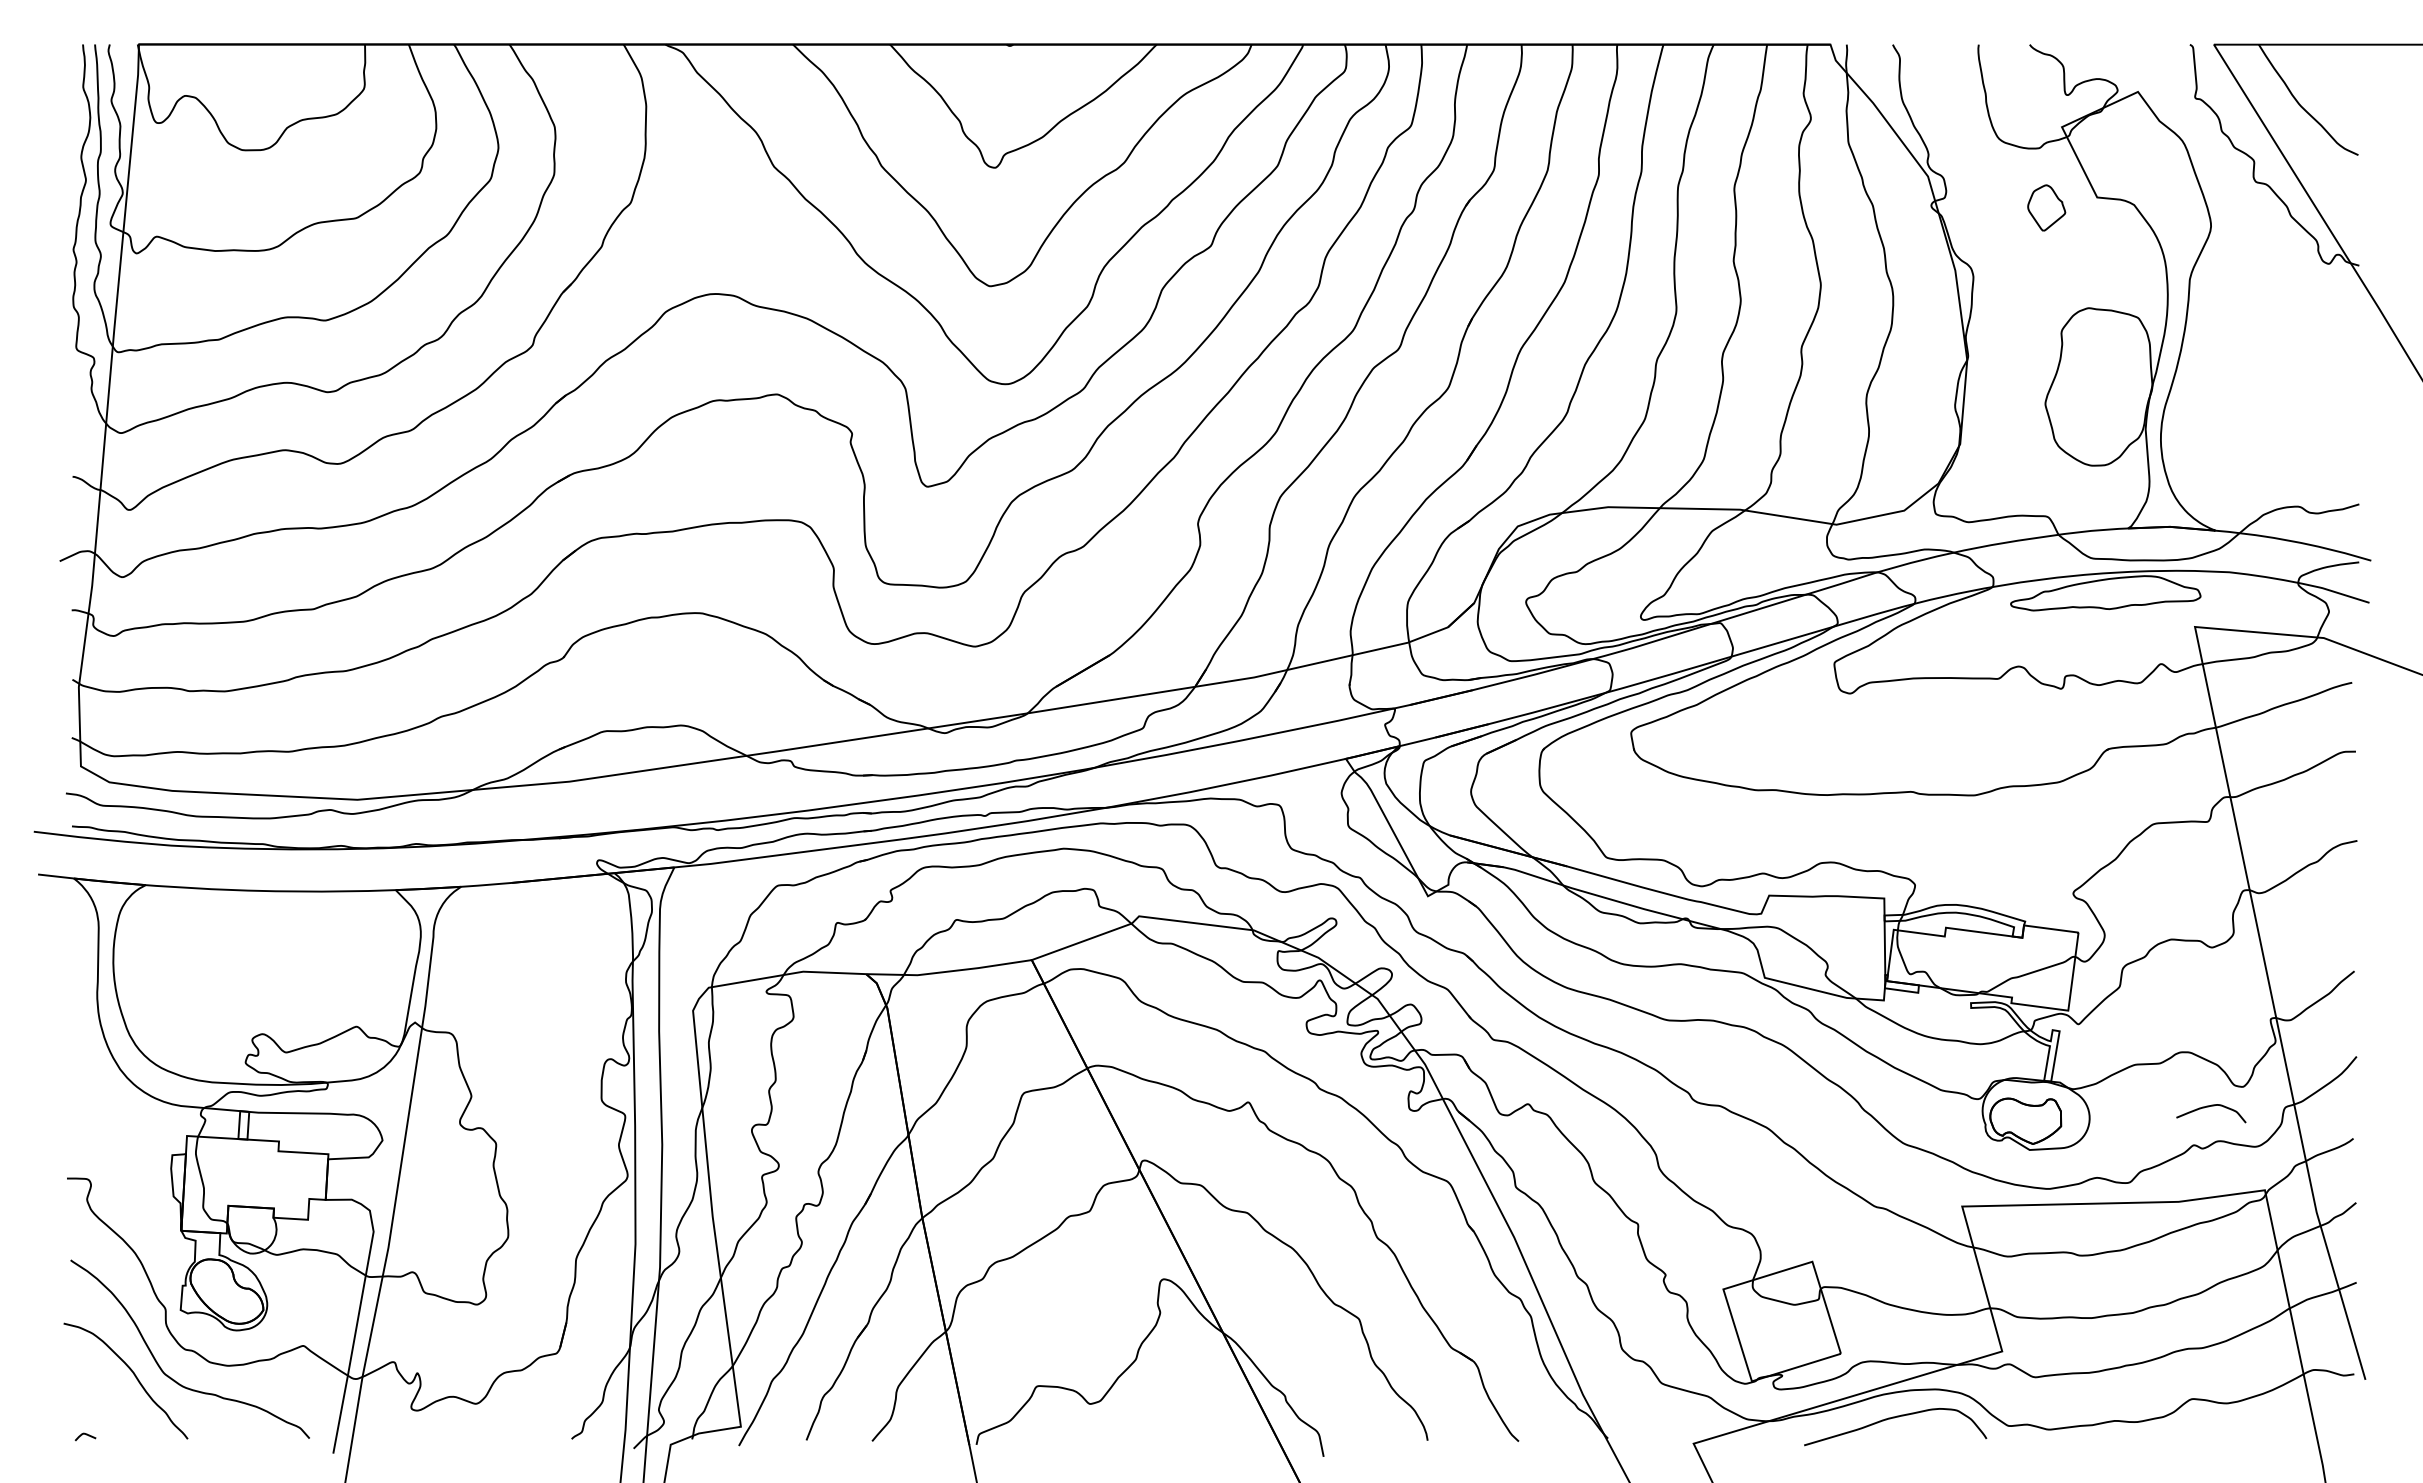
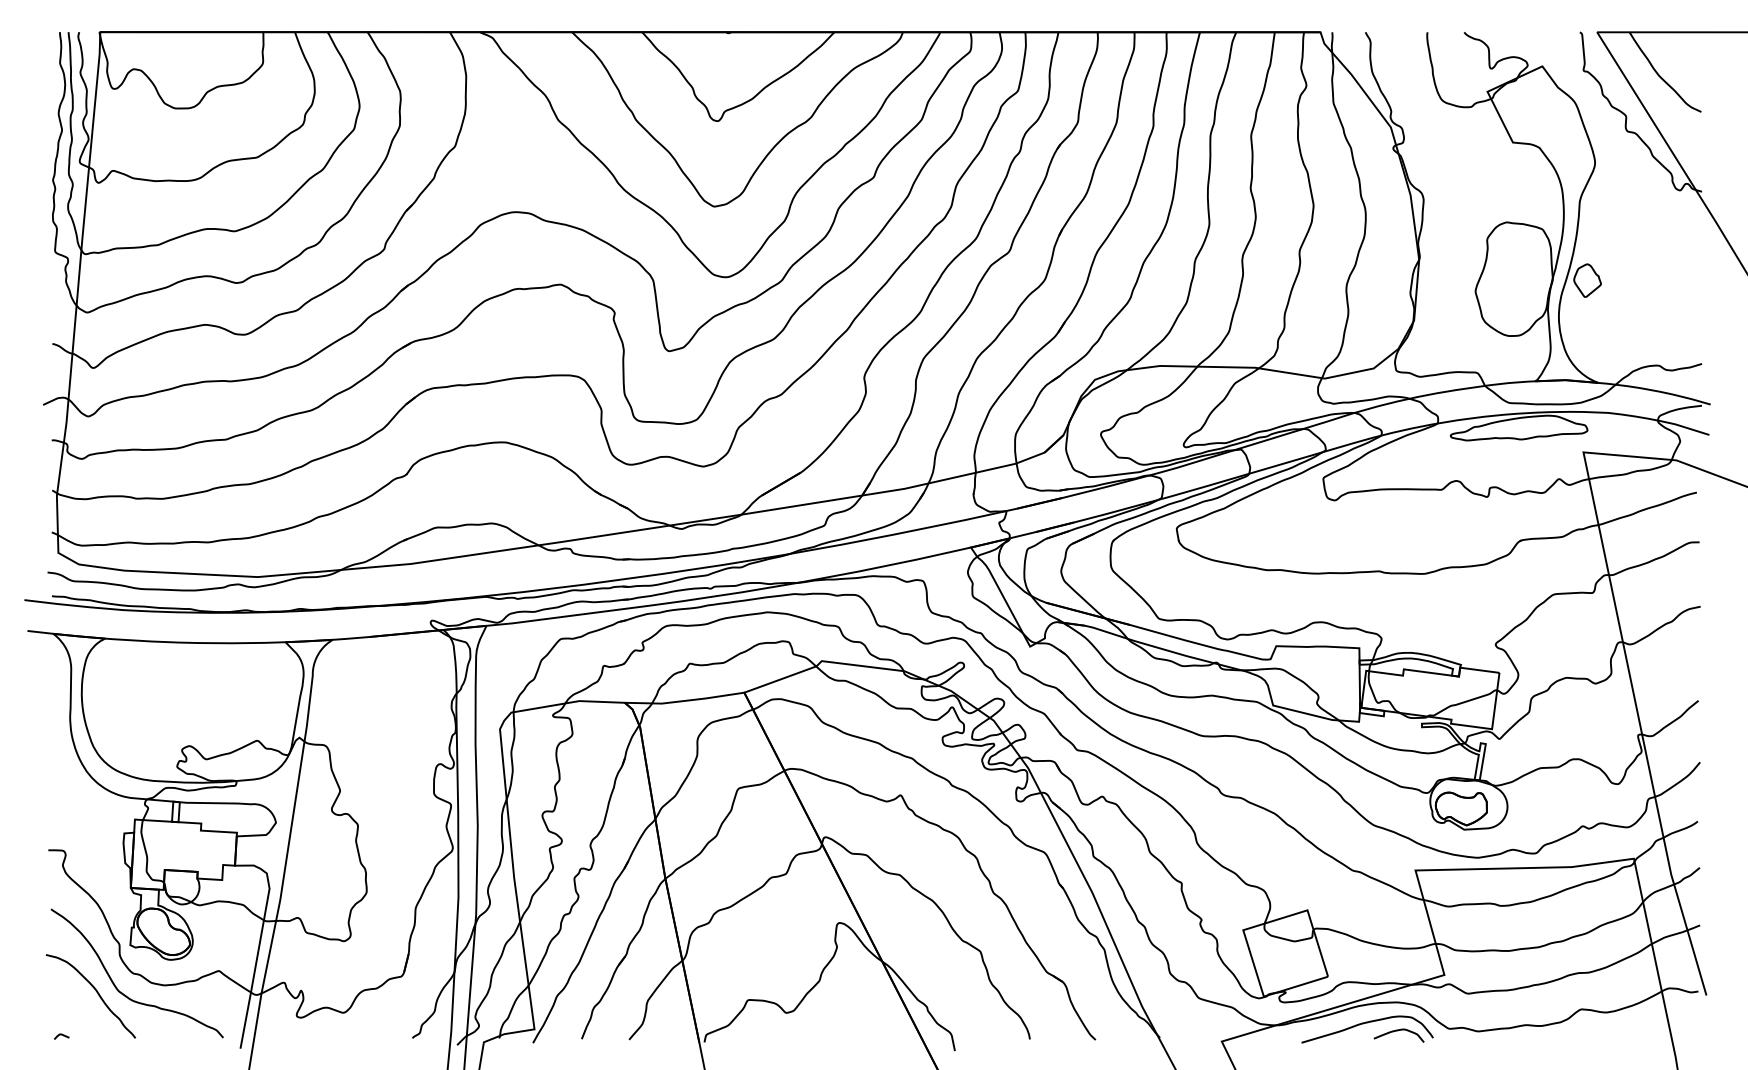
part: (2046, 207) -> (1587, 280), moved
curve: (2208, 1107) -> (1397, 1031), moved

